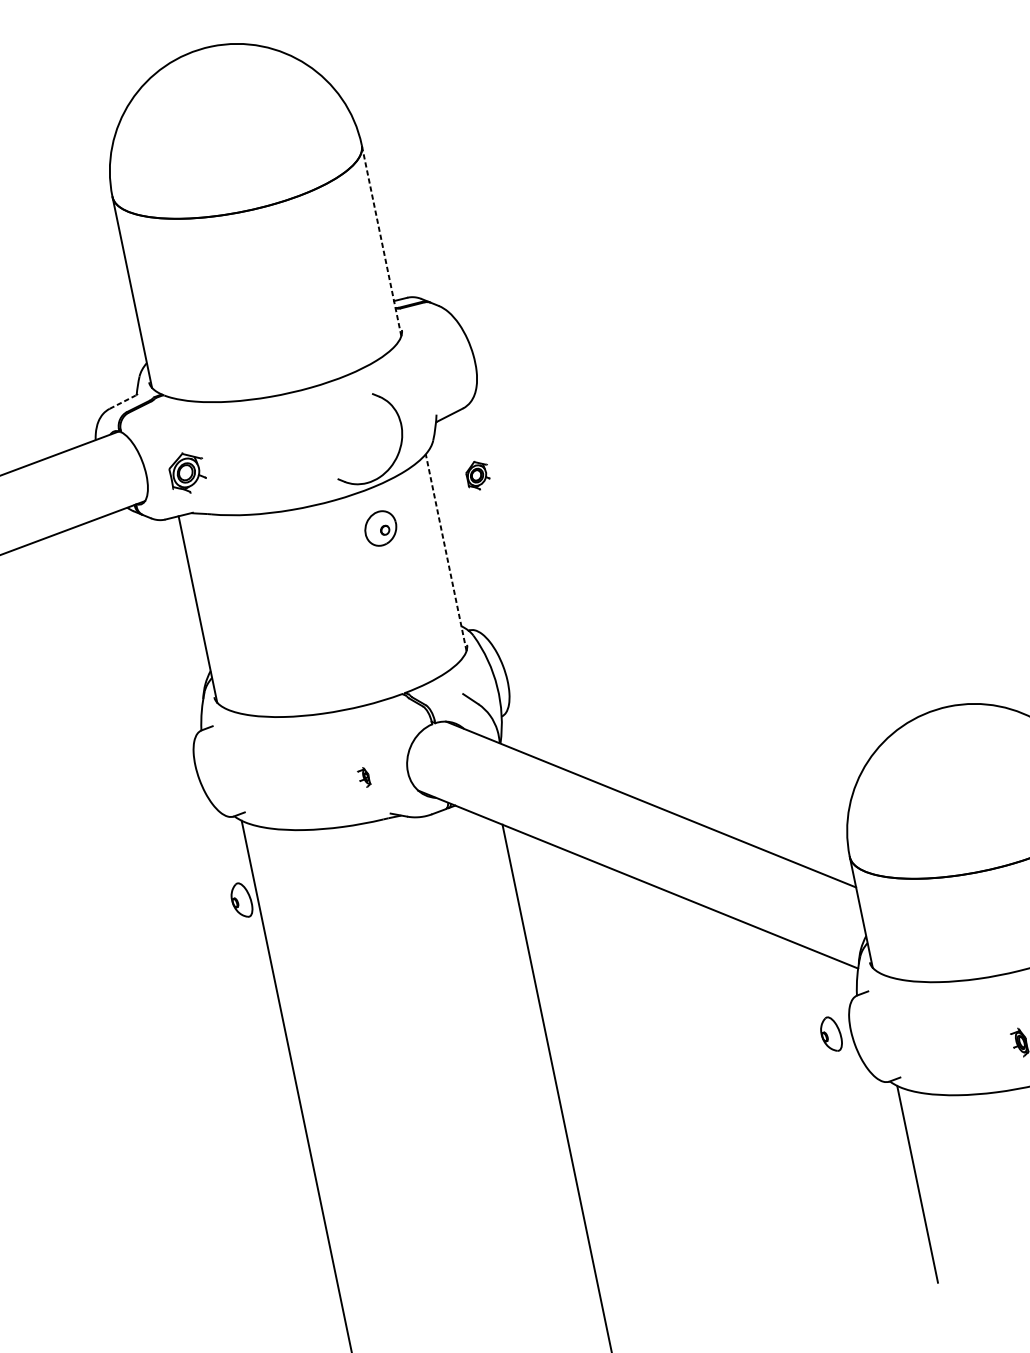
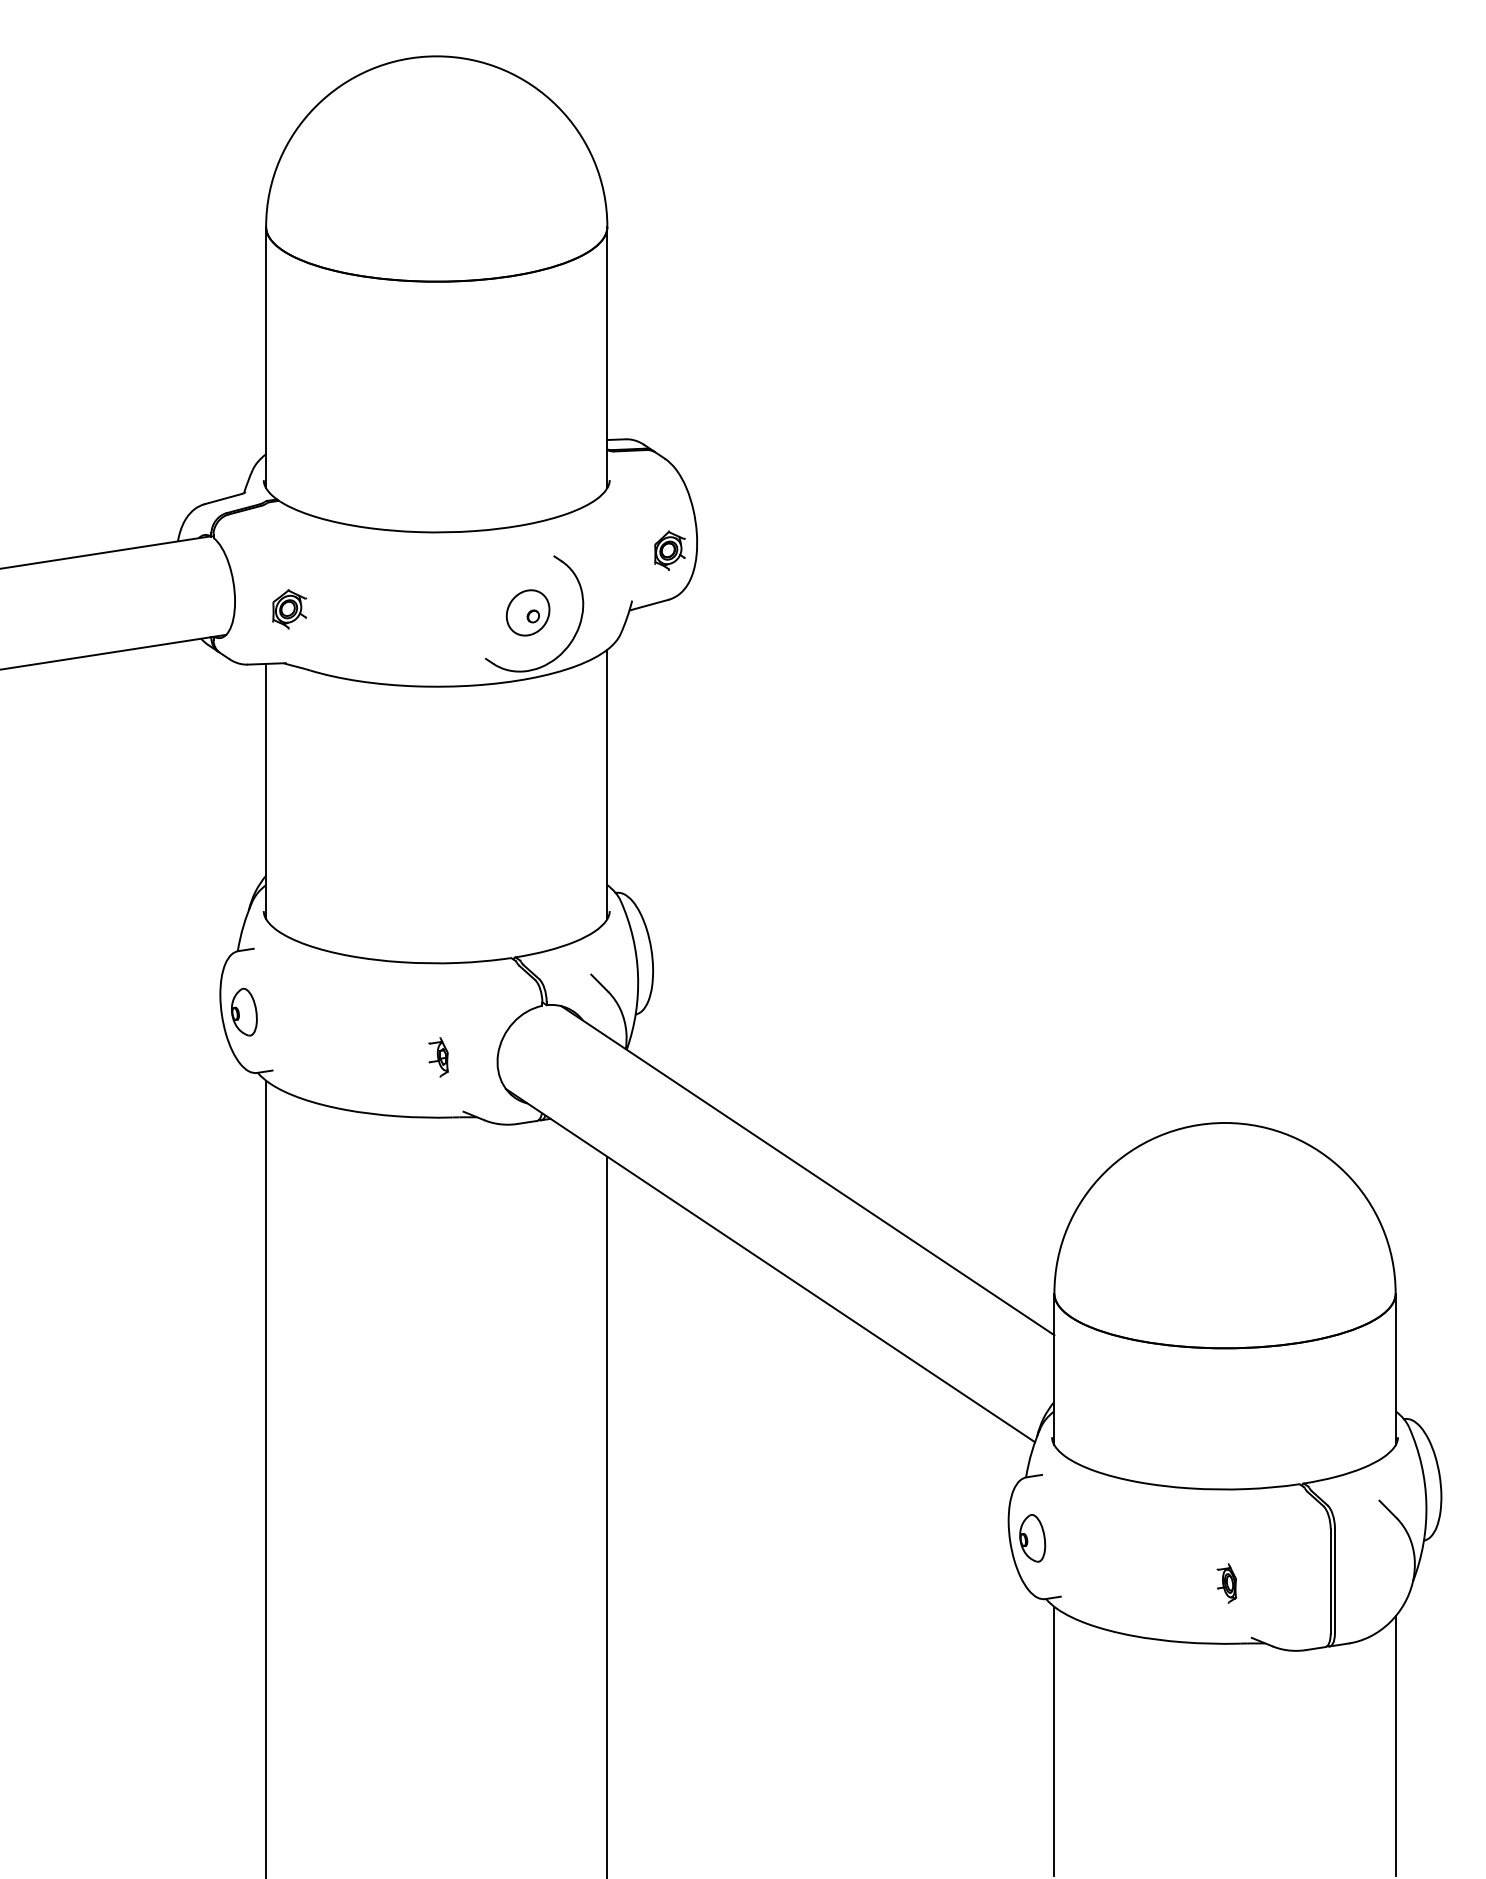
line: (381, 240) -> (607, 357), dashed -> solid
line: (123, 401) -> (224, 498), dashed -> solid
part: (187, 472) -> (289, 609), size x0.71
part: (477, 475) -> (669, 550), moved
part: (380, 528) -> (527, 612), moved
line: (446, 552) -> (607, 784), dashed -> solid
part: (364, 777) -> (438, 1057), size x1.43
part: (241, 899) -> (244, 1011), moved
part: (831, 1034) -> (1032, 1538), moved

